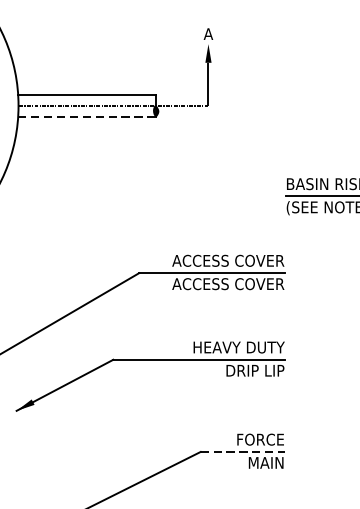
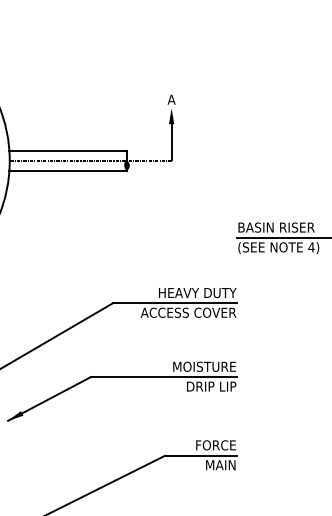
line: (87, 117) -> (68, 170), dashed -> solid
text: (228, 260) -> (188, 292), ACCESS COVER -> HEAVY DUTY
text: (238, 347) -> (197, 366), HEAVY DUTY -> MOISTURE
line: (242, 451) -> (200, 455), dashed -> solid

